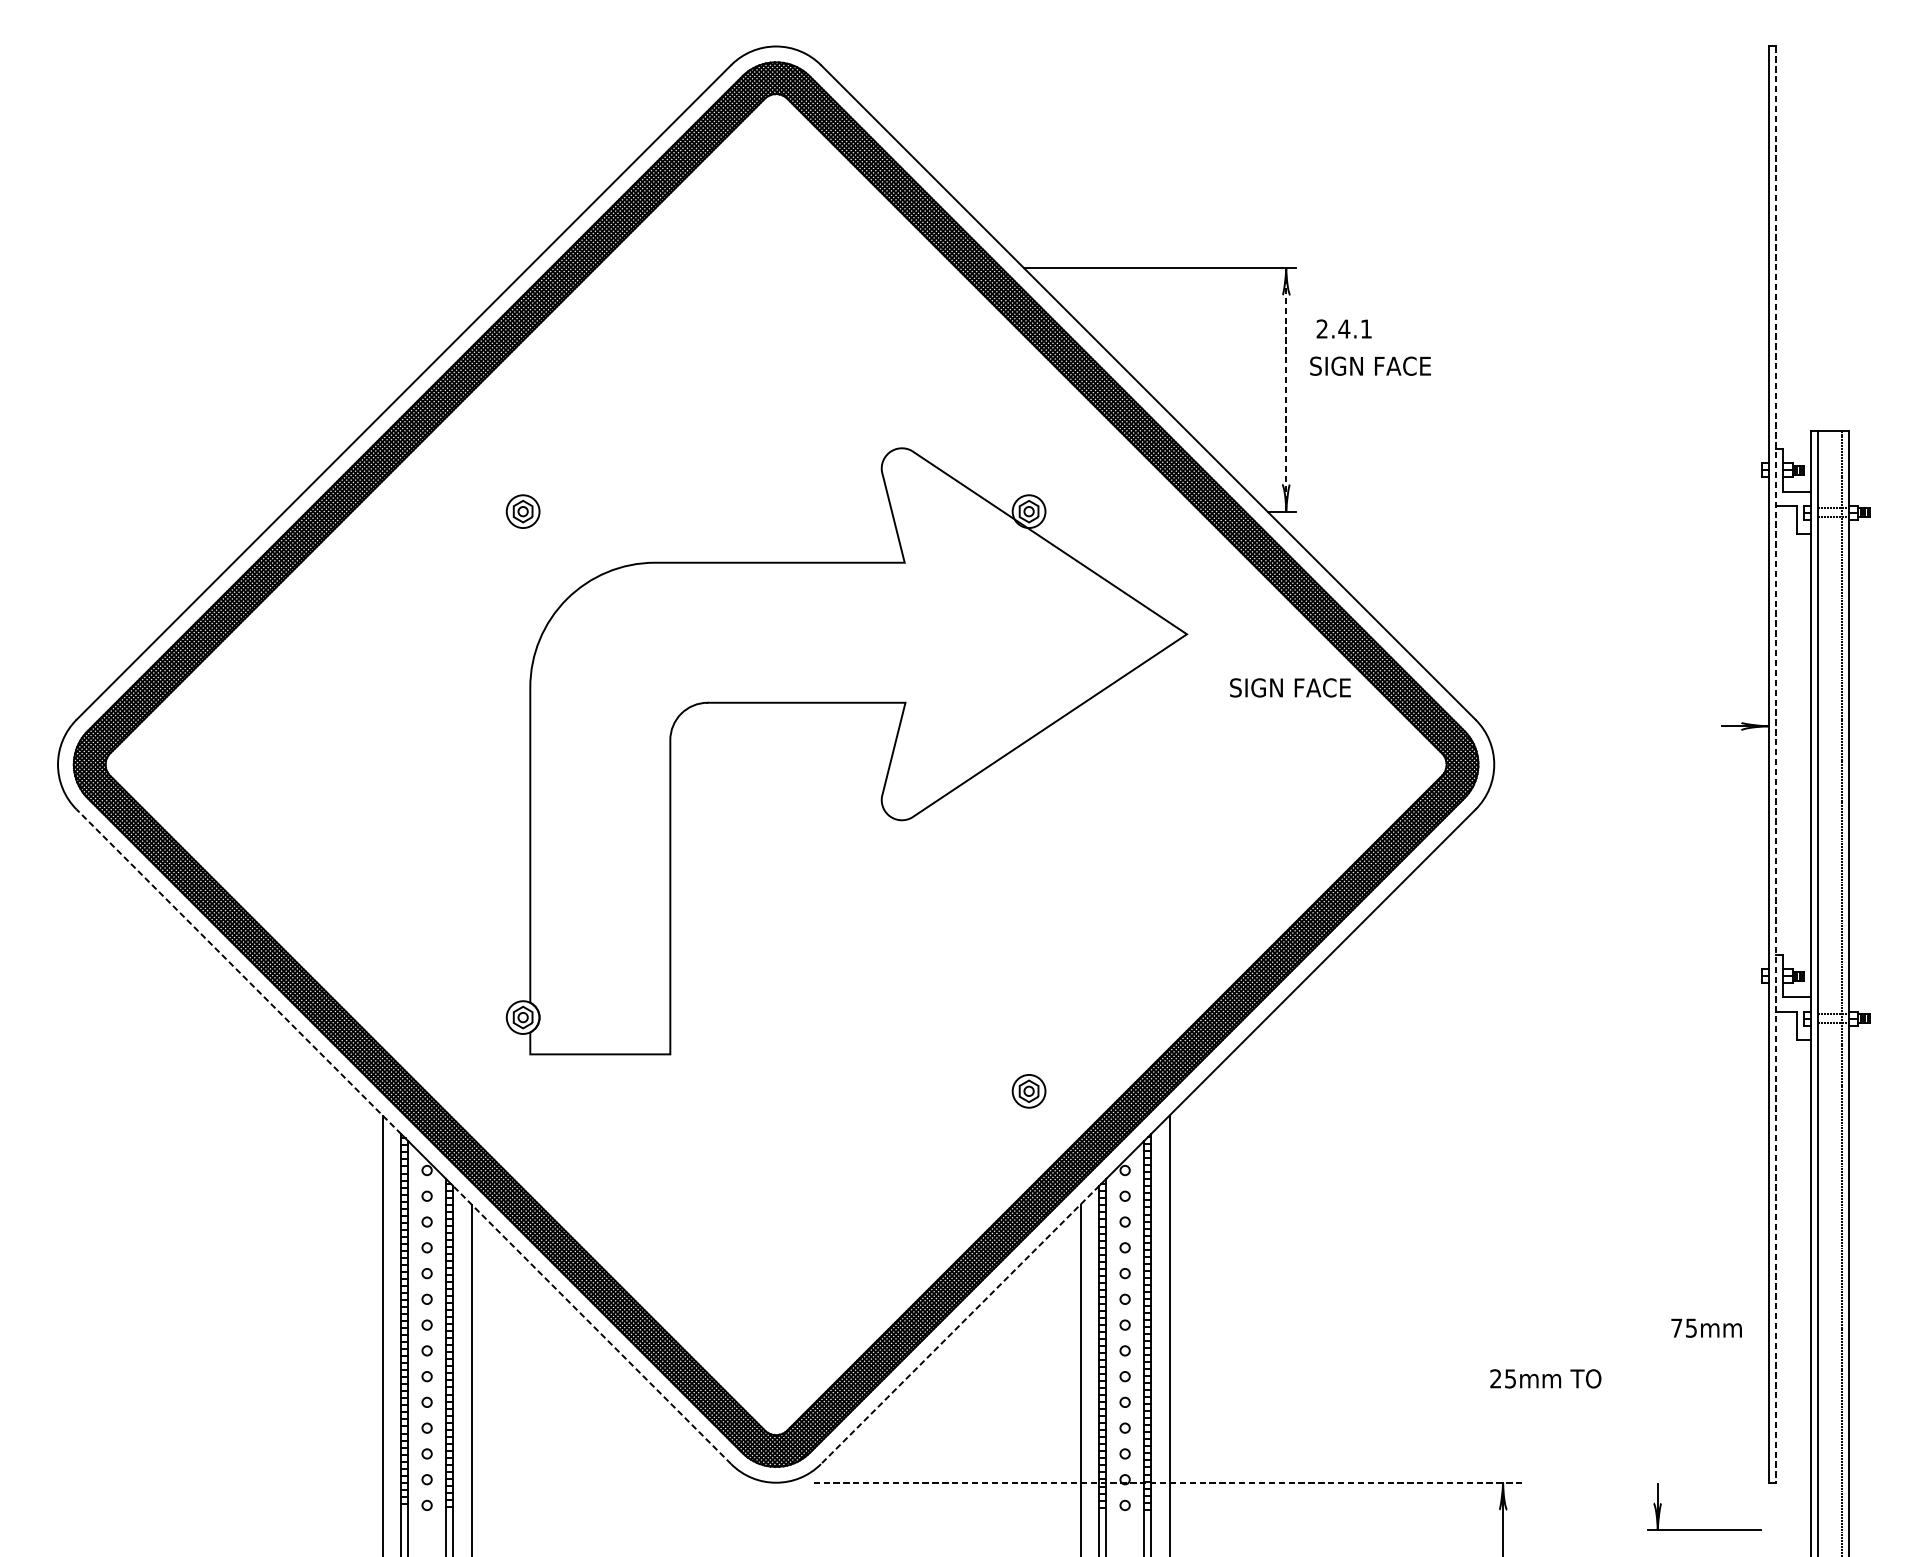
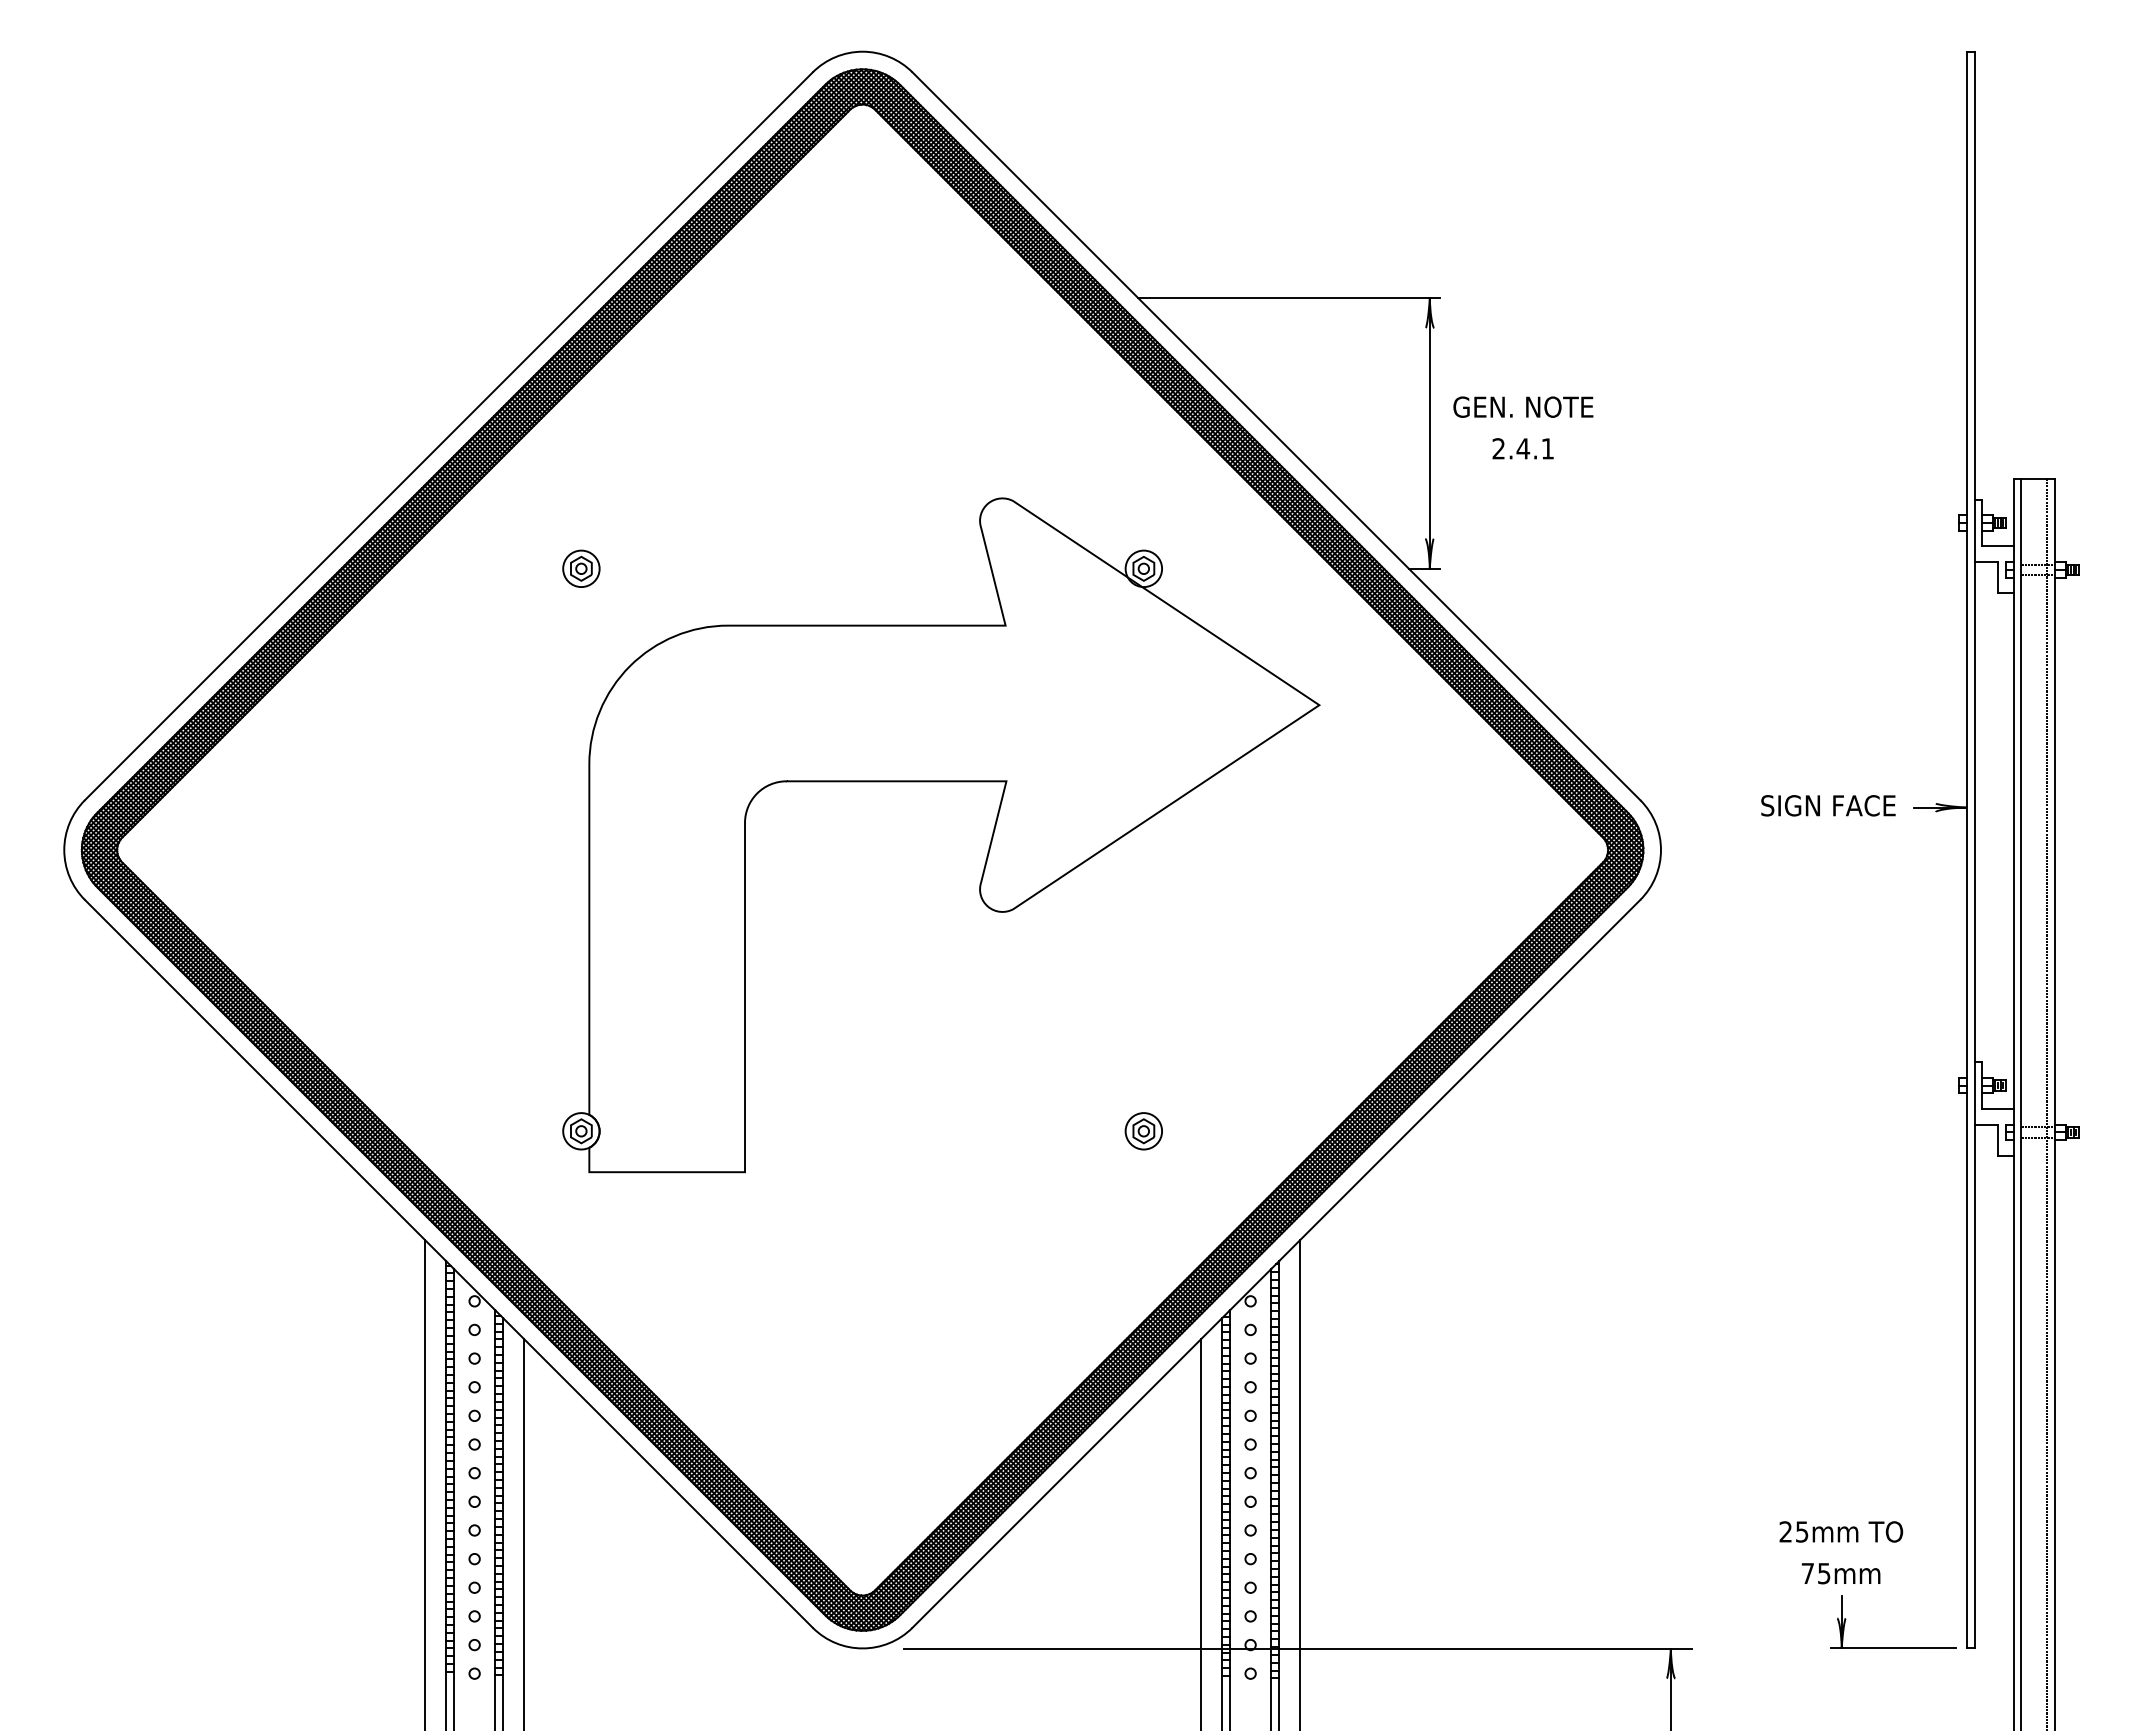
text: (1343, 328) -> (1522, 448), moved
text: (1370, 365) -> (1523, 406), SIGN FACE -> GEN. NOTE
line: (1286, 389) -> (1429, 433), dashed -> solid
text: (1290, 687) -> (1828, 805), moved
line: (1776, 765) -> (1974, 850), dashed -> solid
line: (239, 971) -> (265, 1080), dashed -> solid
part: (1028, 1091) -> (1143, 1131), moved
line: (592, 1325) -> (658, 1473), dashed -> solid
line: (960, 1325) -> (1067, 1473), dashed -> solid
text: (1706, 1328) -> (1841, 1573), moved
text: (1545, 1378) -> (1841, 1531), moved
line: (1167, 1482) -> (1297, 1648), dashed -> solid
part: (1704, 1529) -> (1893, 1647), moved

